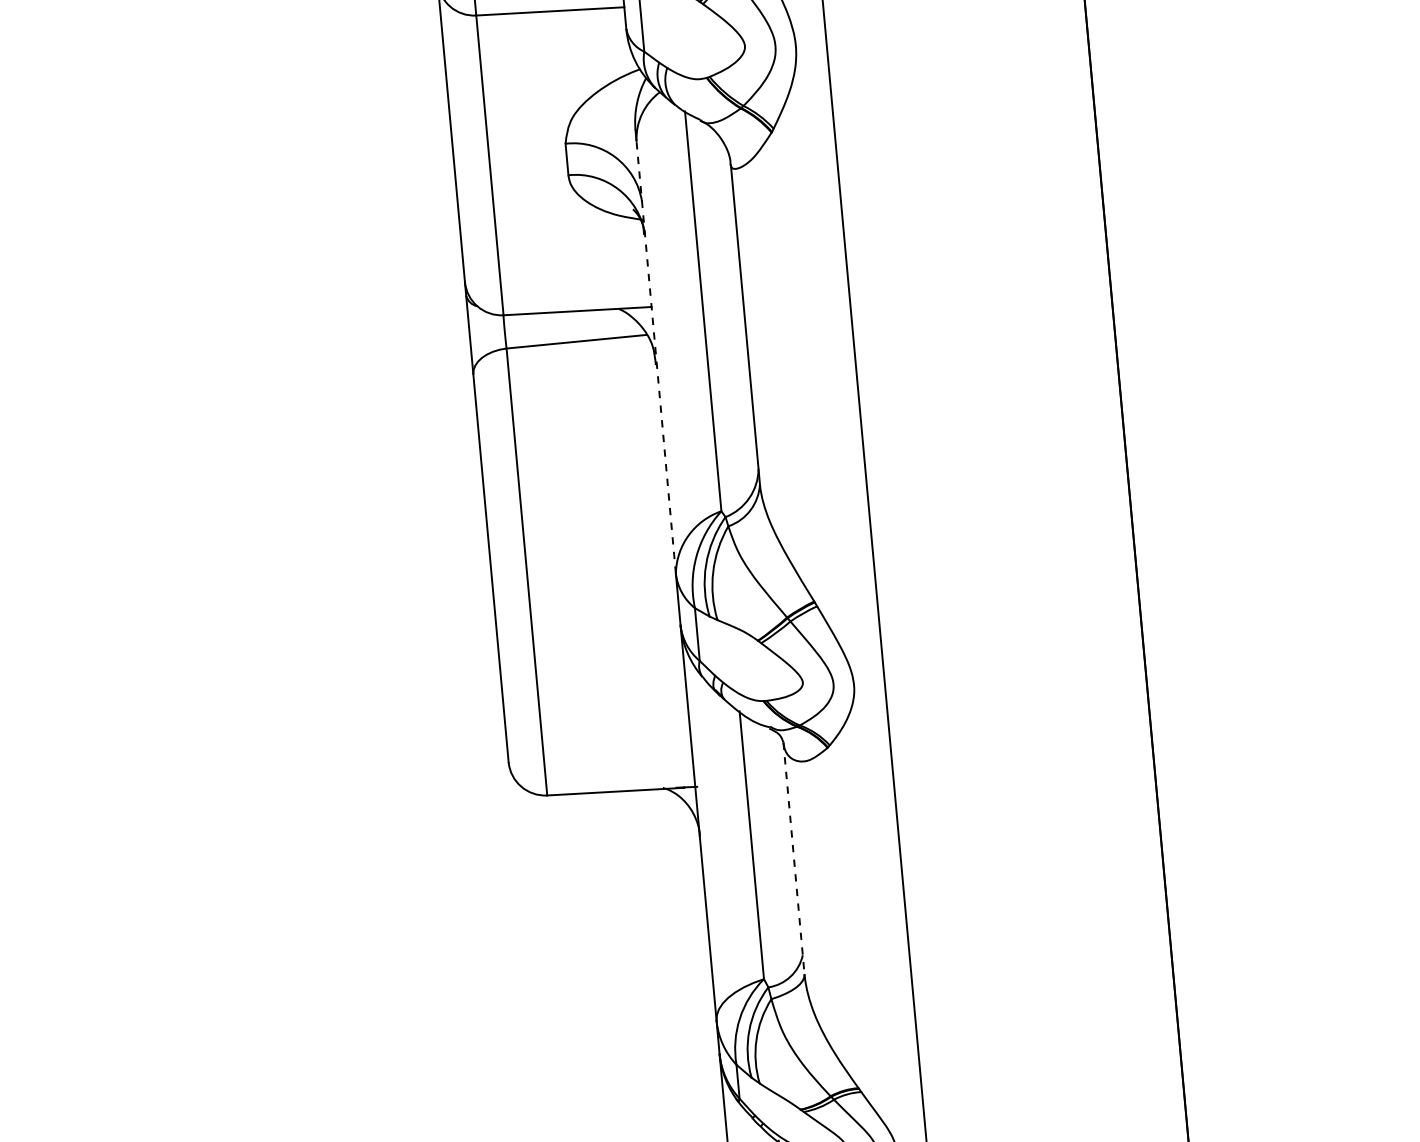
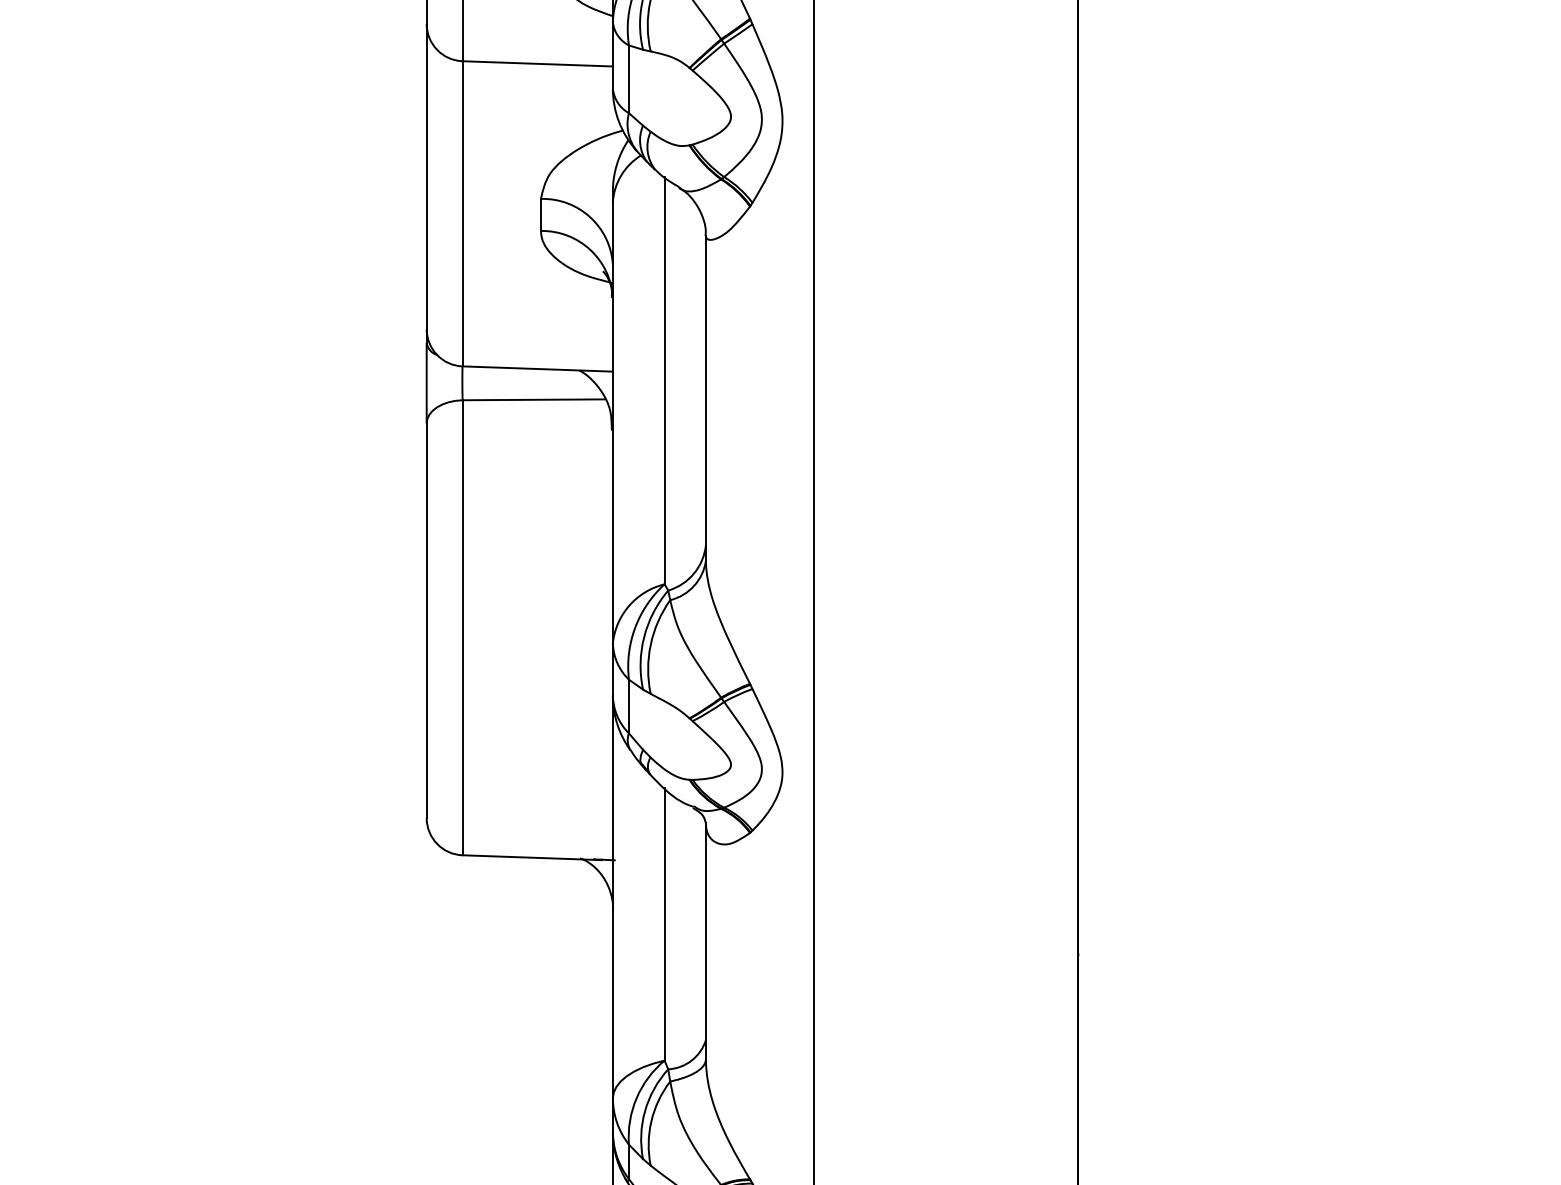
line: (655, 356) -> (612, 422), dashed -> solid
line: (793, 858) -> (705, 941), dashed -> solid

